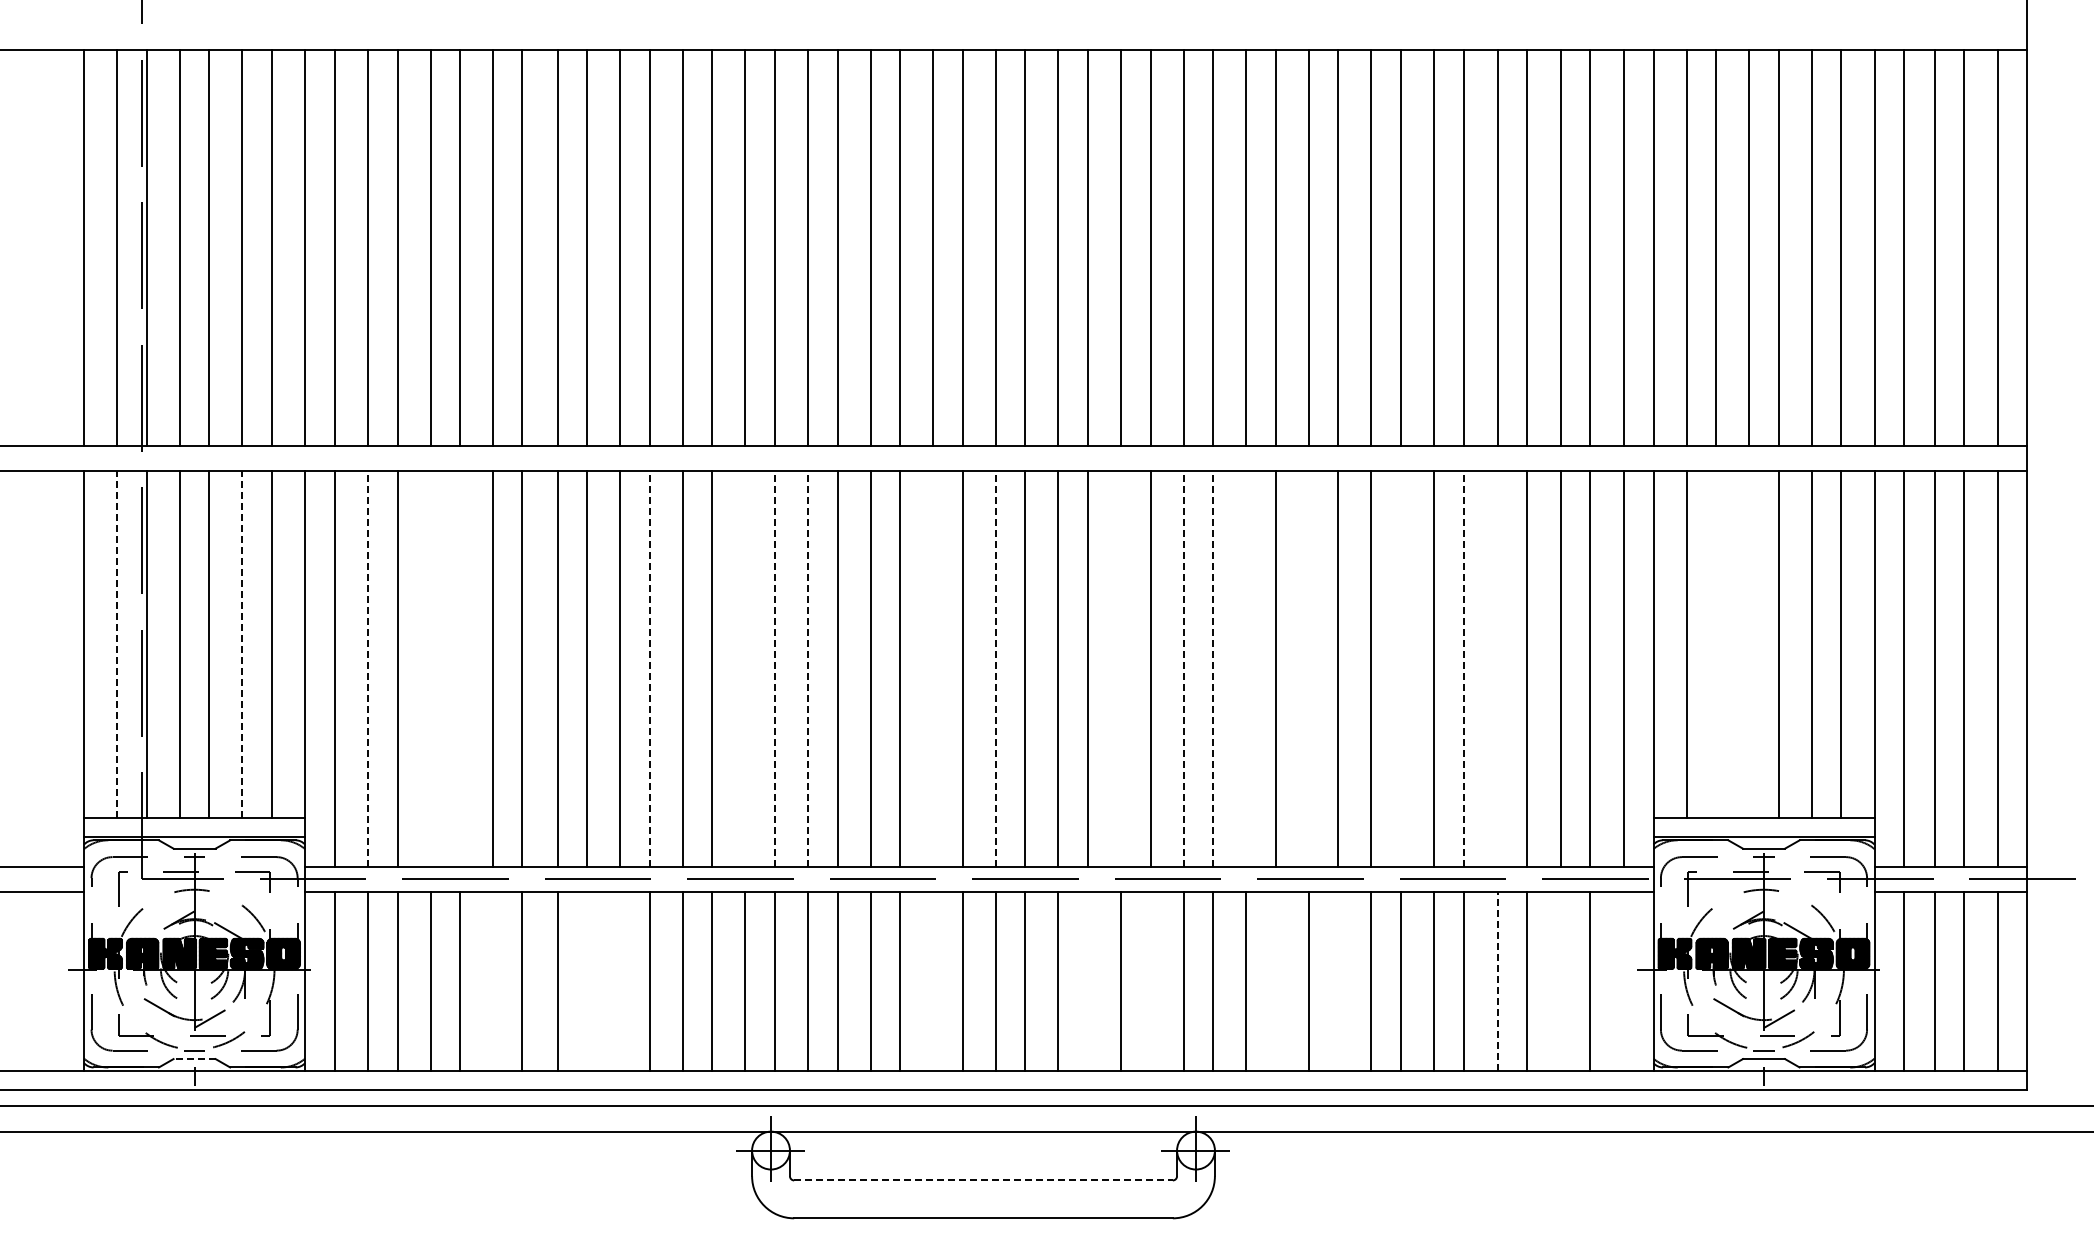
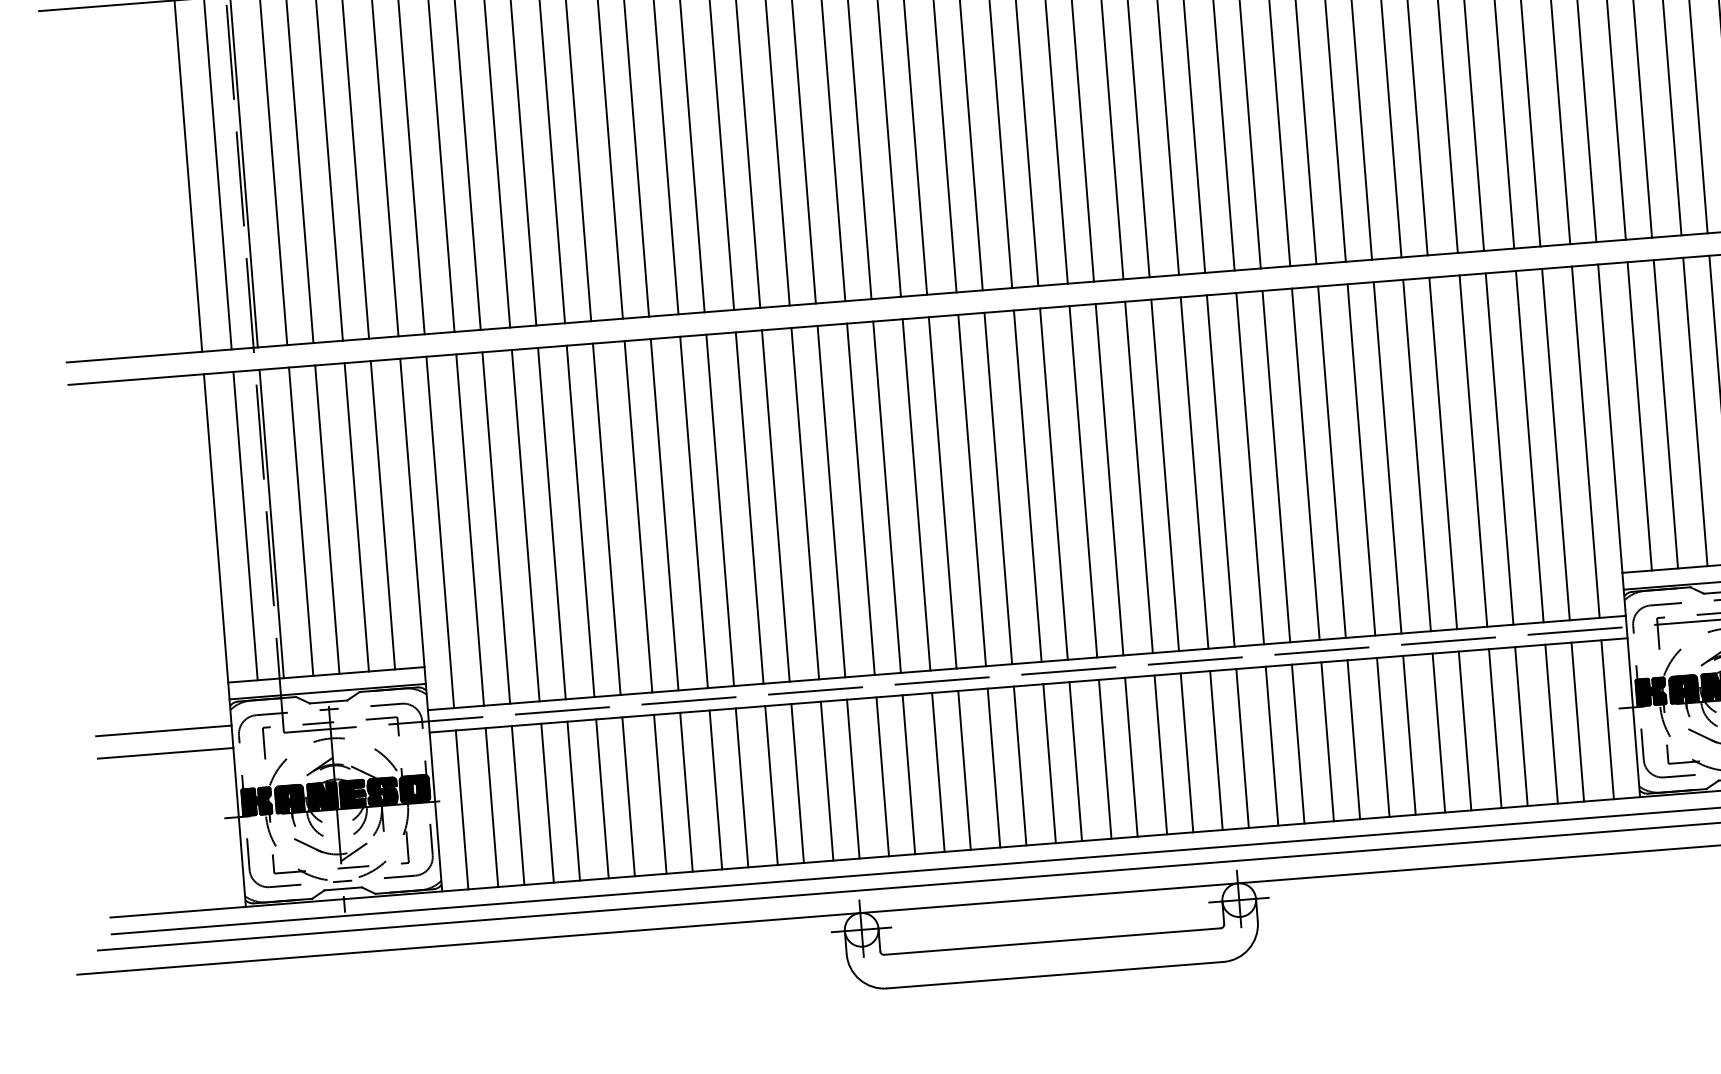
line: (117, 644) -> (245, 525), dashed -> solid
line: (242, 644) -> (356, 517), dashed -> solid
line: (1716, 644) -> (1666, 414), added
line: (1749, 644) -> (1695, 411), added
line: (368, 668) -> (470, 529), dashed -> solid
line: (430, 668) -> (525, 525), added
line: (460, 668) -> (552, 523), added
line: (649, 668) -> (720, 510), dashed -> solid
line: (745, 668) -> (805, 503), added
line: (774, 668) -> (831, 501), dashed -> solid
line: (808, 668) -> (861, 498), dashed -> solid
line: (933, 668) -> (972, 490), added
line: (995, 668) -> (1027, 485), dashed -> solid
line: (1121, 668) -> (1139, 477), added
line: (1183, 668) -> (1194, 472), dashed -> solid
line: (1213, 668) -> (1221, 470), dashed -> solid
line: (1246, 668) -> (1250, 468), added
line: (1308, 668) -> (1305, 464), added
line: (1400, 668) -> (1387, 457), added
line: (1463, 668) -> (1443, 453), dashed -> solid
line: (1497, 668) -> (1473, 450), added
line: (492, 980) -> (602, 798), added
line: (587, 980) -> (686, 791), added
line: (620, 980) -> (716, 789), added
line: (933, 980) -> (994, 767), added
line: (1087, 980) -> (1130, 756), added
line: (1150, 980) -> (1186, 752), added
line: (1275, 980) -> (1297, 743), added
line: (1338, 980) -> (1353, 739), added
line: (1497, 980) -> (1495, 727), dashed -> solid
line: (1560, 980) -> (1551, 723), added
line: (1624, 980) -> (1607, 719), added
line: (194, 1059) -> (343, 889), dashed -> solid
line: (984, 1180) -> (1053, 941), dashed -> solid

